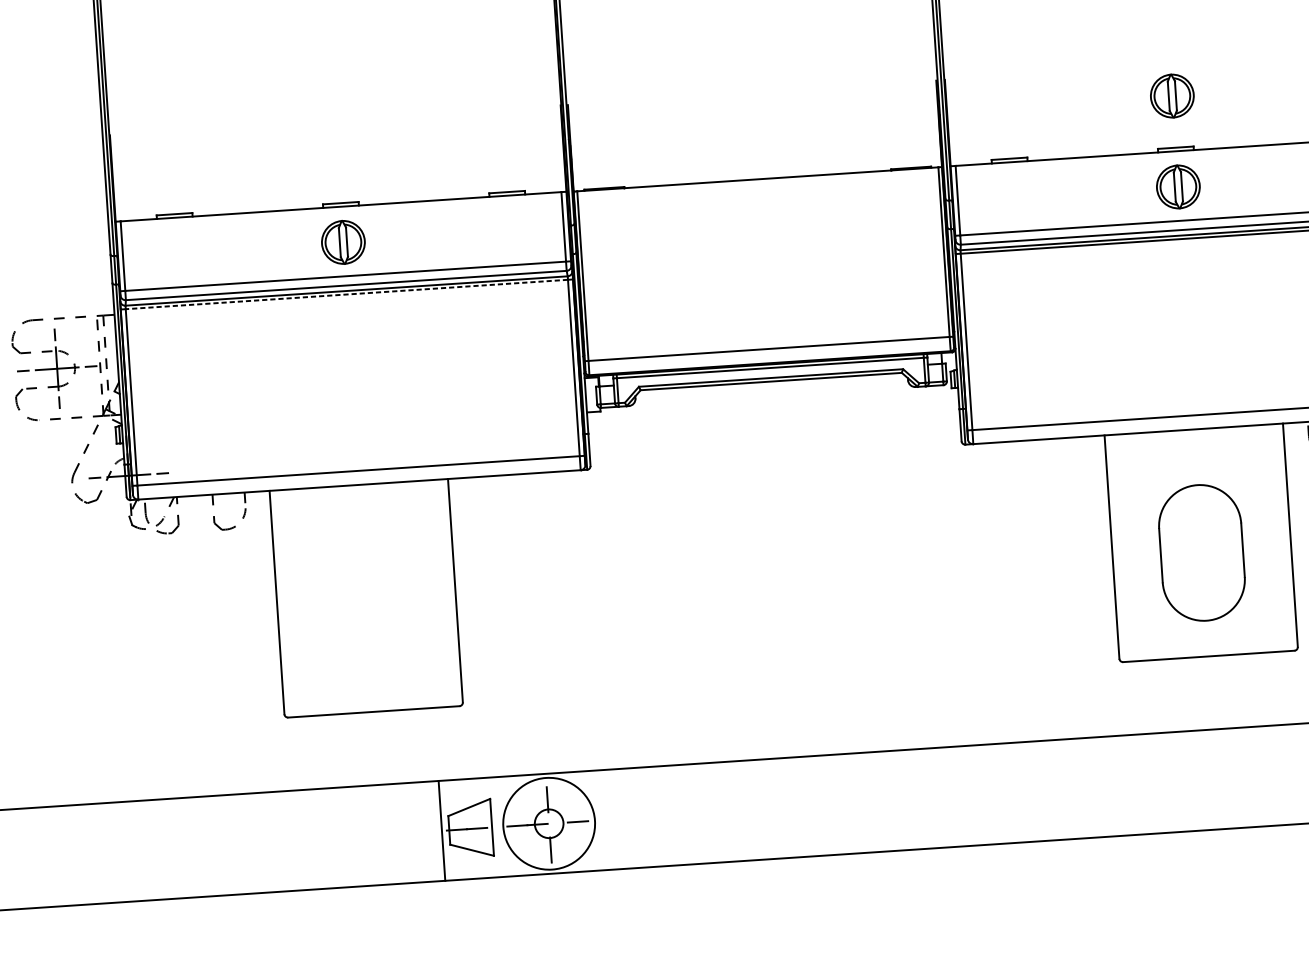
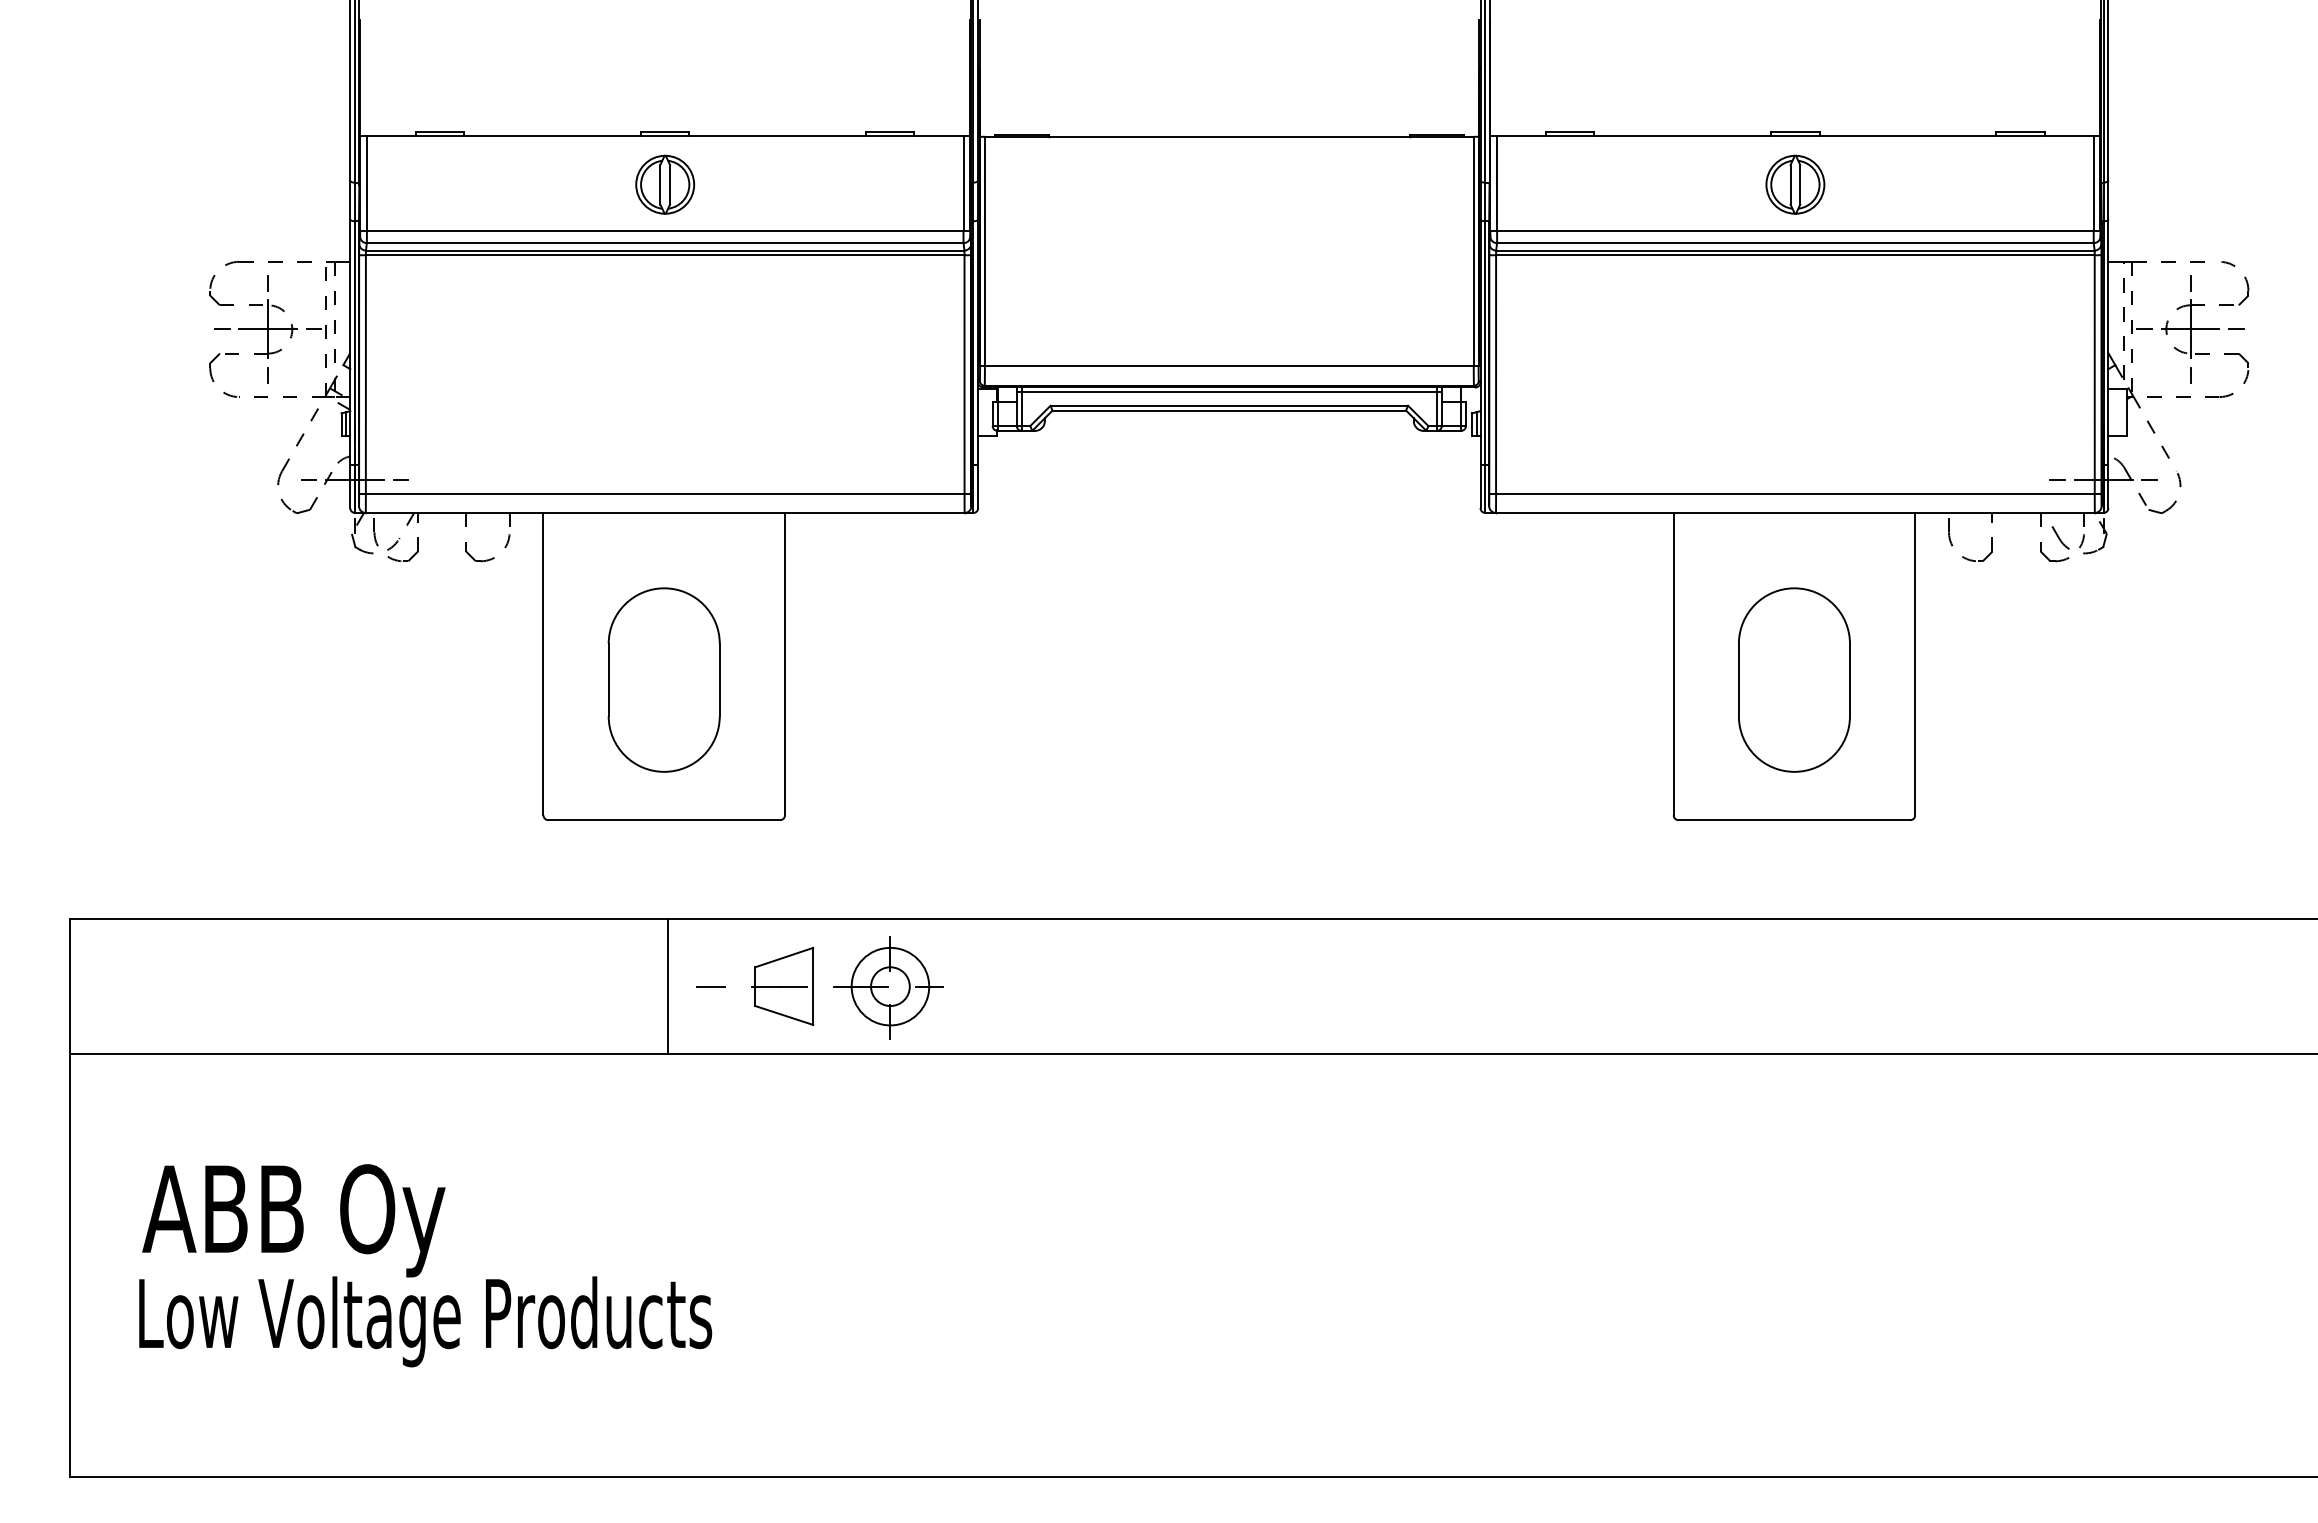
part: (1172, 95) -> (1795, 61), removed
line: (346, 294) -> (664, 255), dashed -> solid
part: (366, 607) -> (663, 679), added
circle: (549, 823) -> (890, 986), size x0.62
line: (442, 830) -> (668, 986), moved
line: (416, 832) -> (710, 986), added

